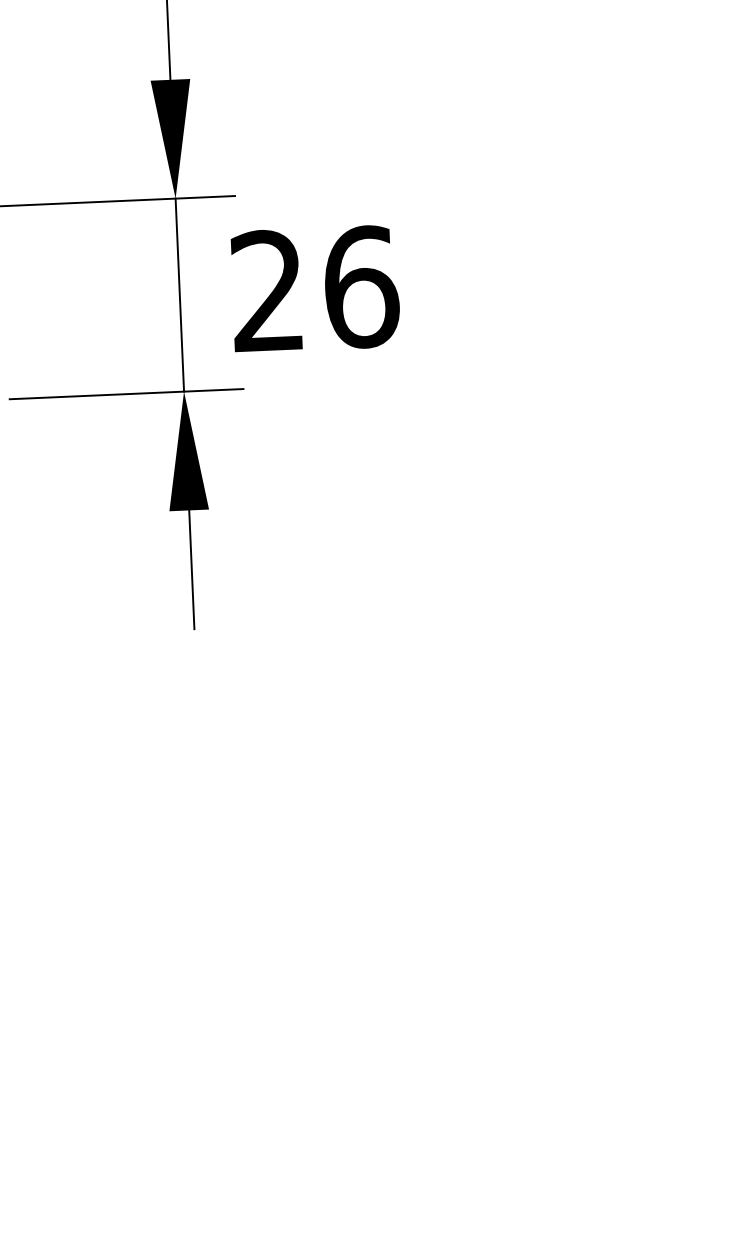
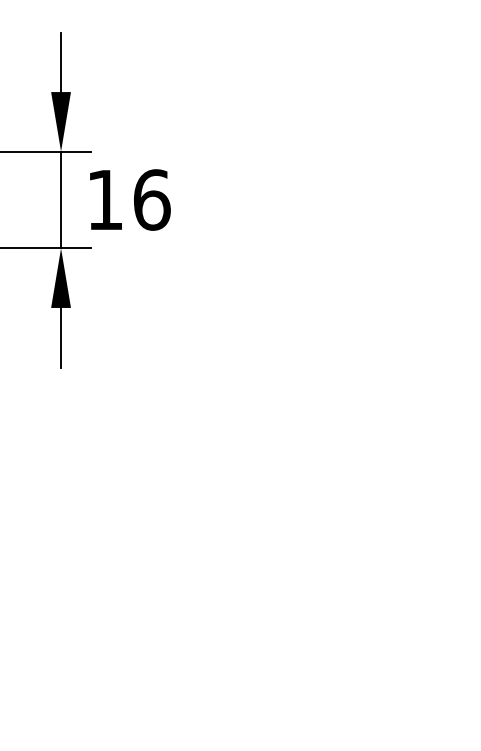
text: (266, 290) -> (104, 199), 26 -> 16

